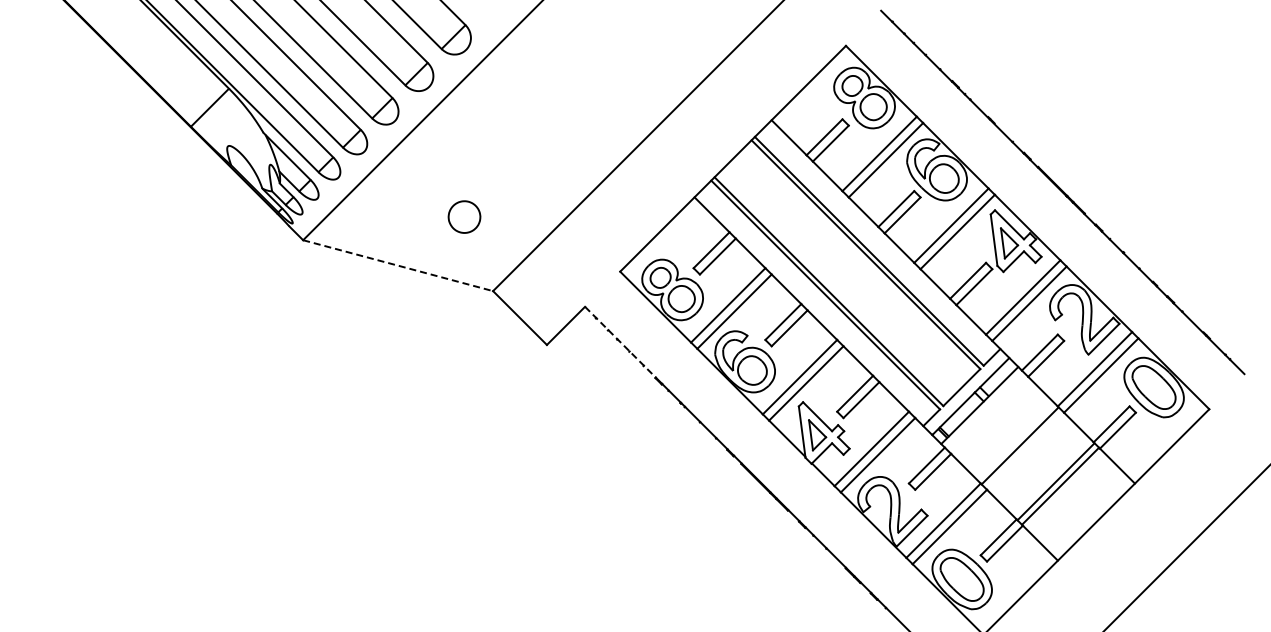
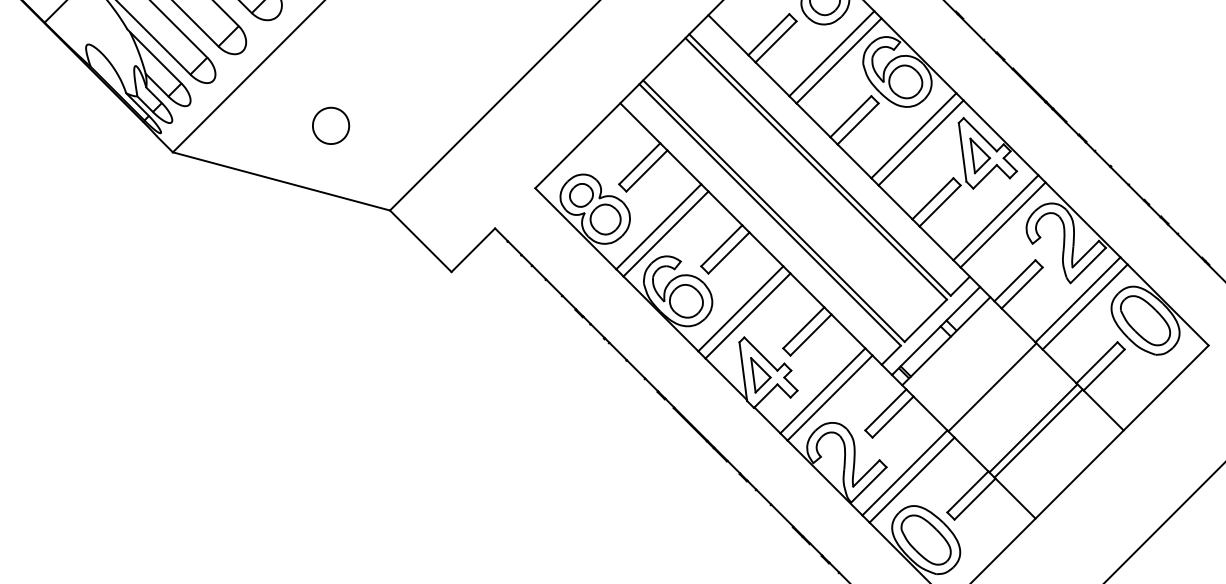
part: (464, 216) -> (331, 125), moved
line: (398, 265) -> (281, 181), dashed -> solid
line: (620, 342) -> (535, 269), dashed -> solid

